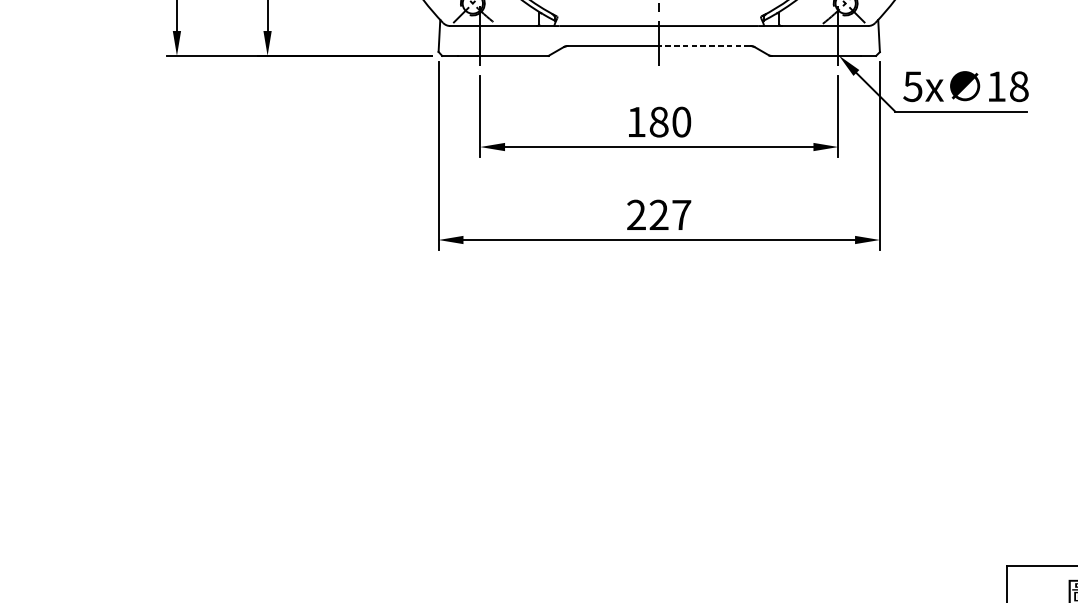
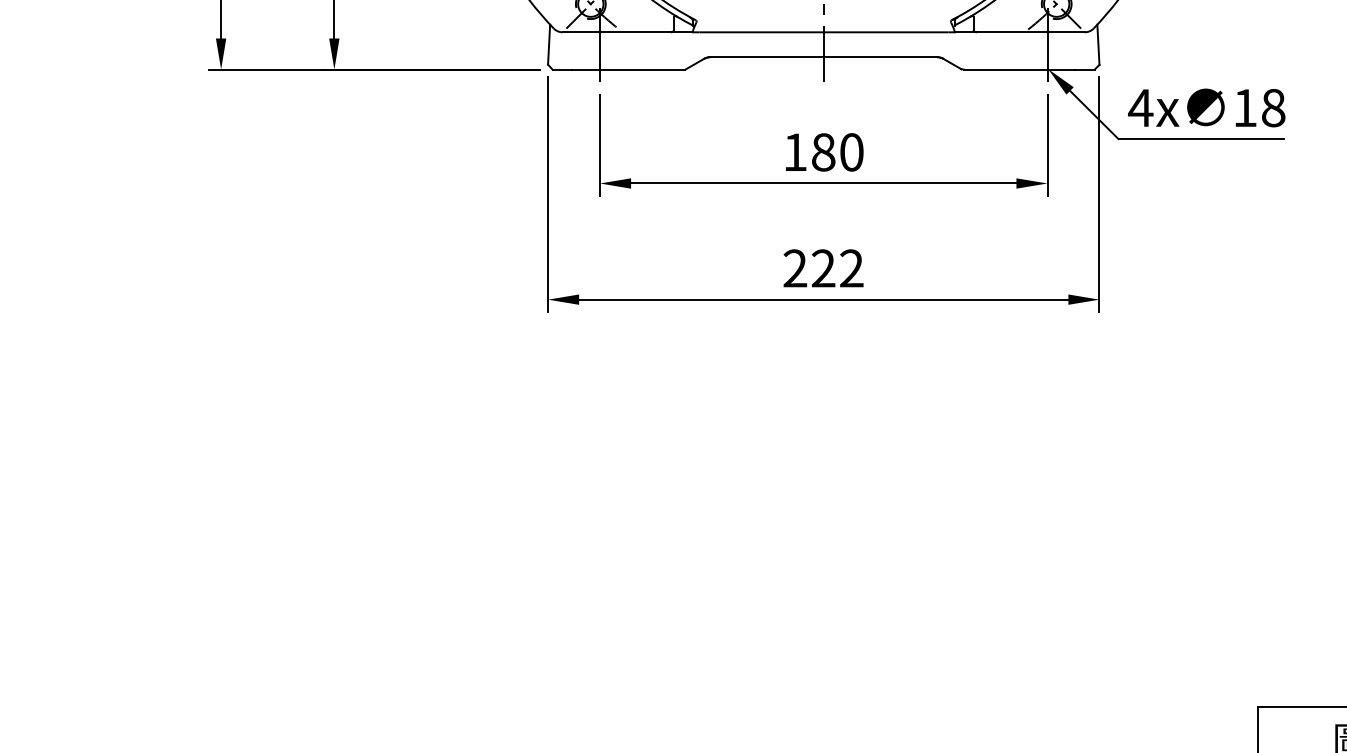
line: (704, 46) -> (880, 57), dashed -> solid
text: (912, 87) -> (1140, 108), 5x -> 4x
text: (681, 215) -> (851, 268), 227 -> 222

